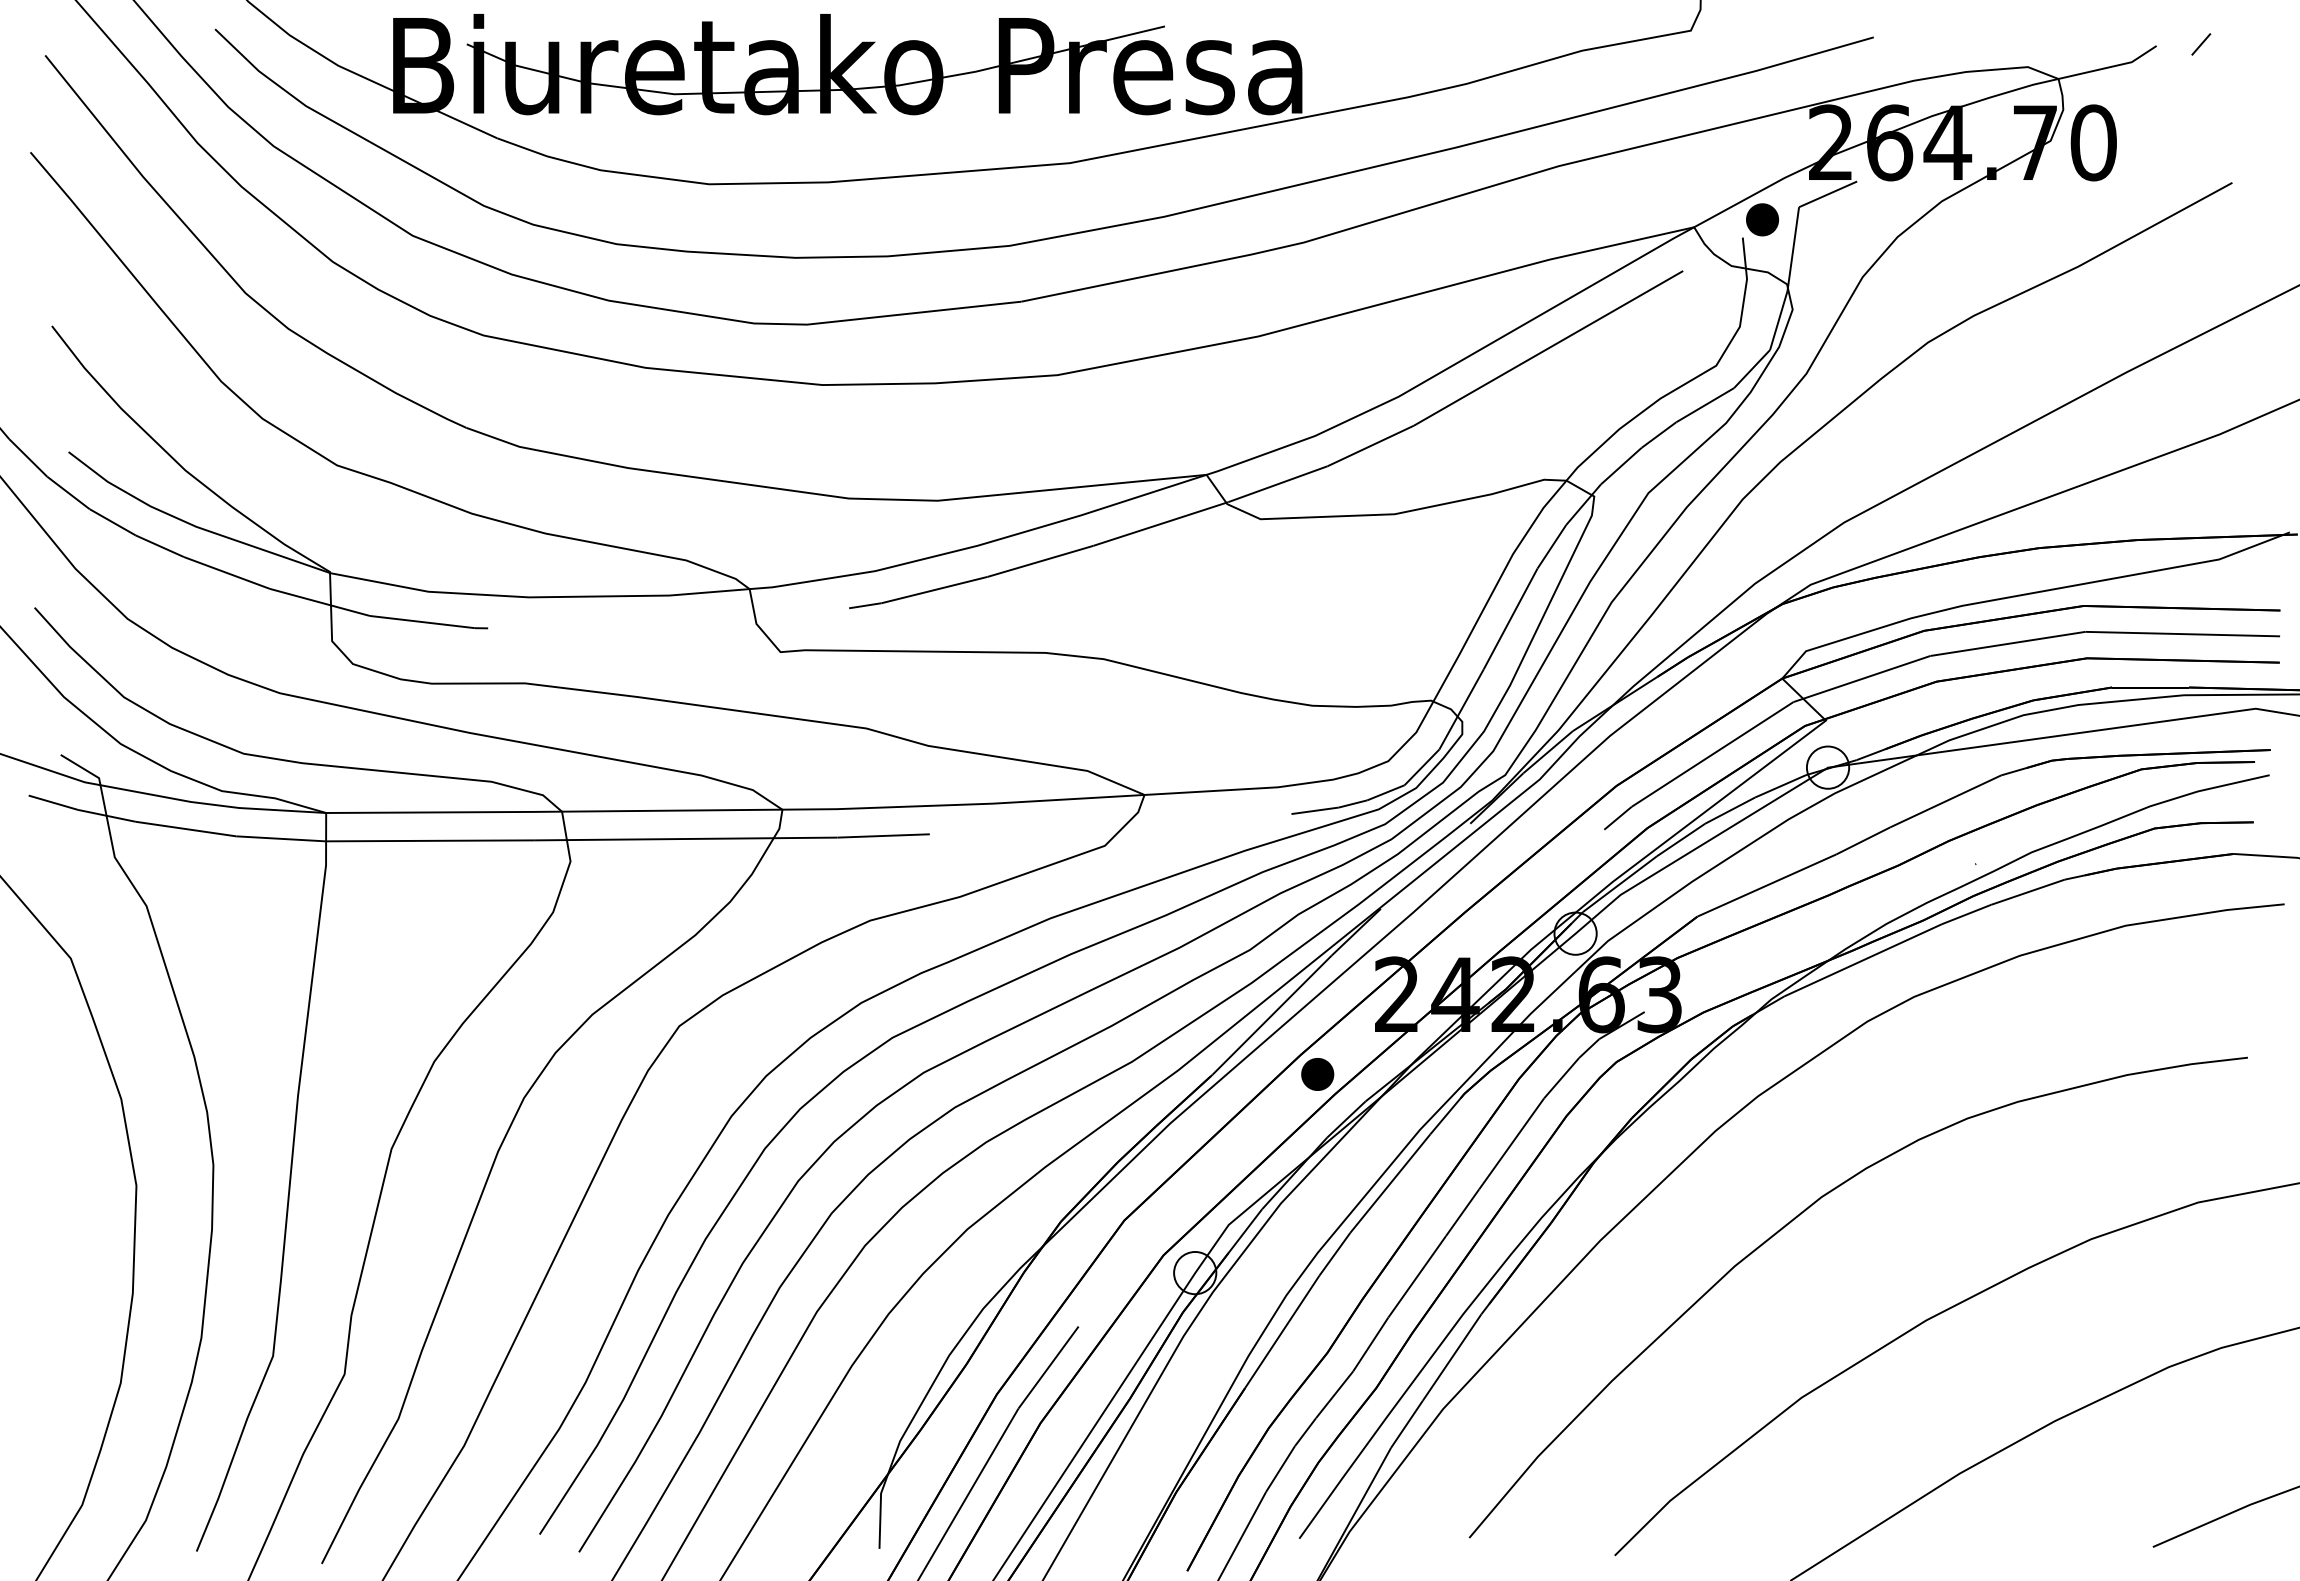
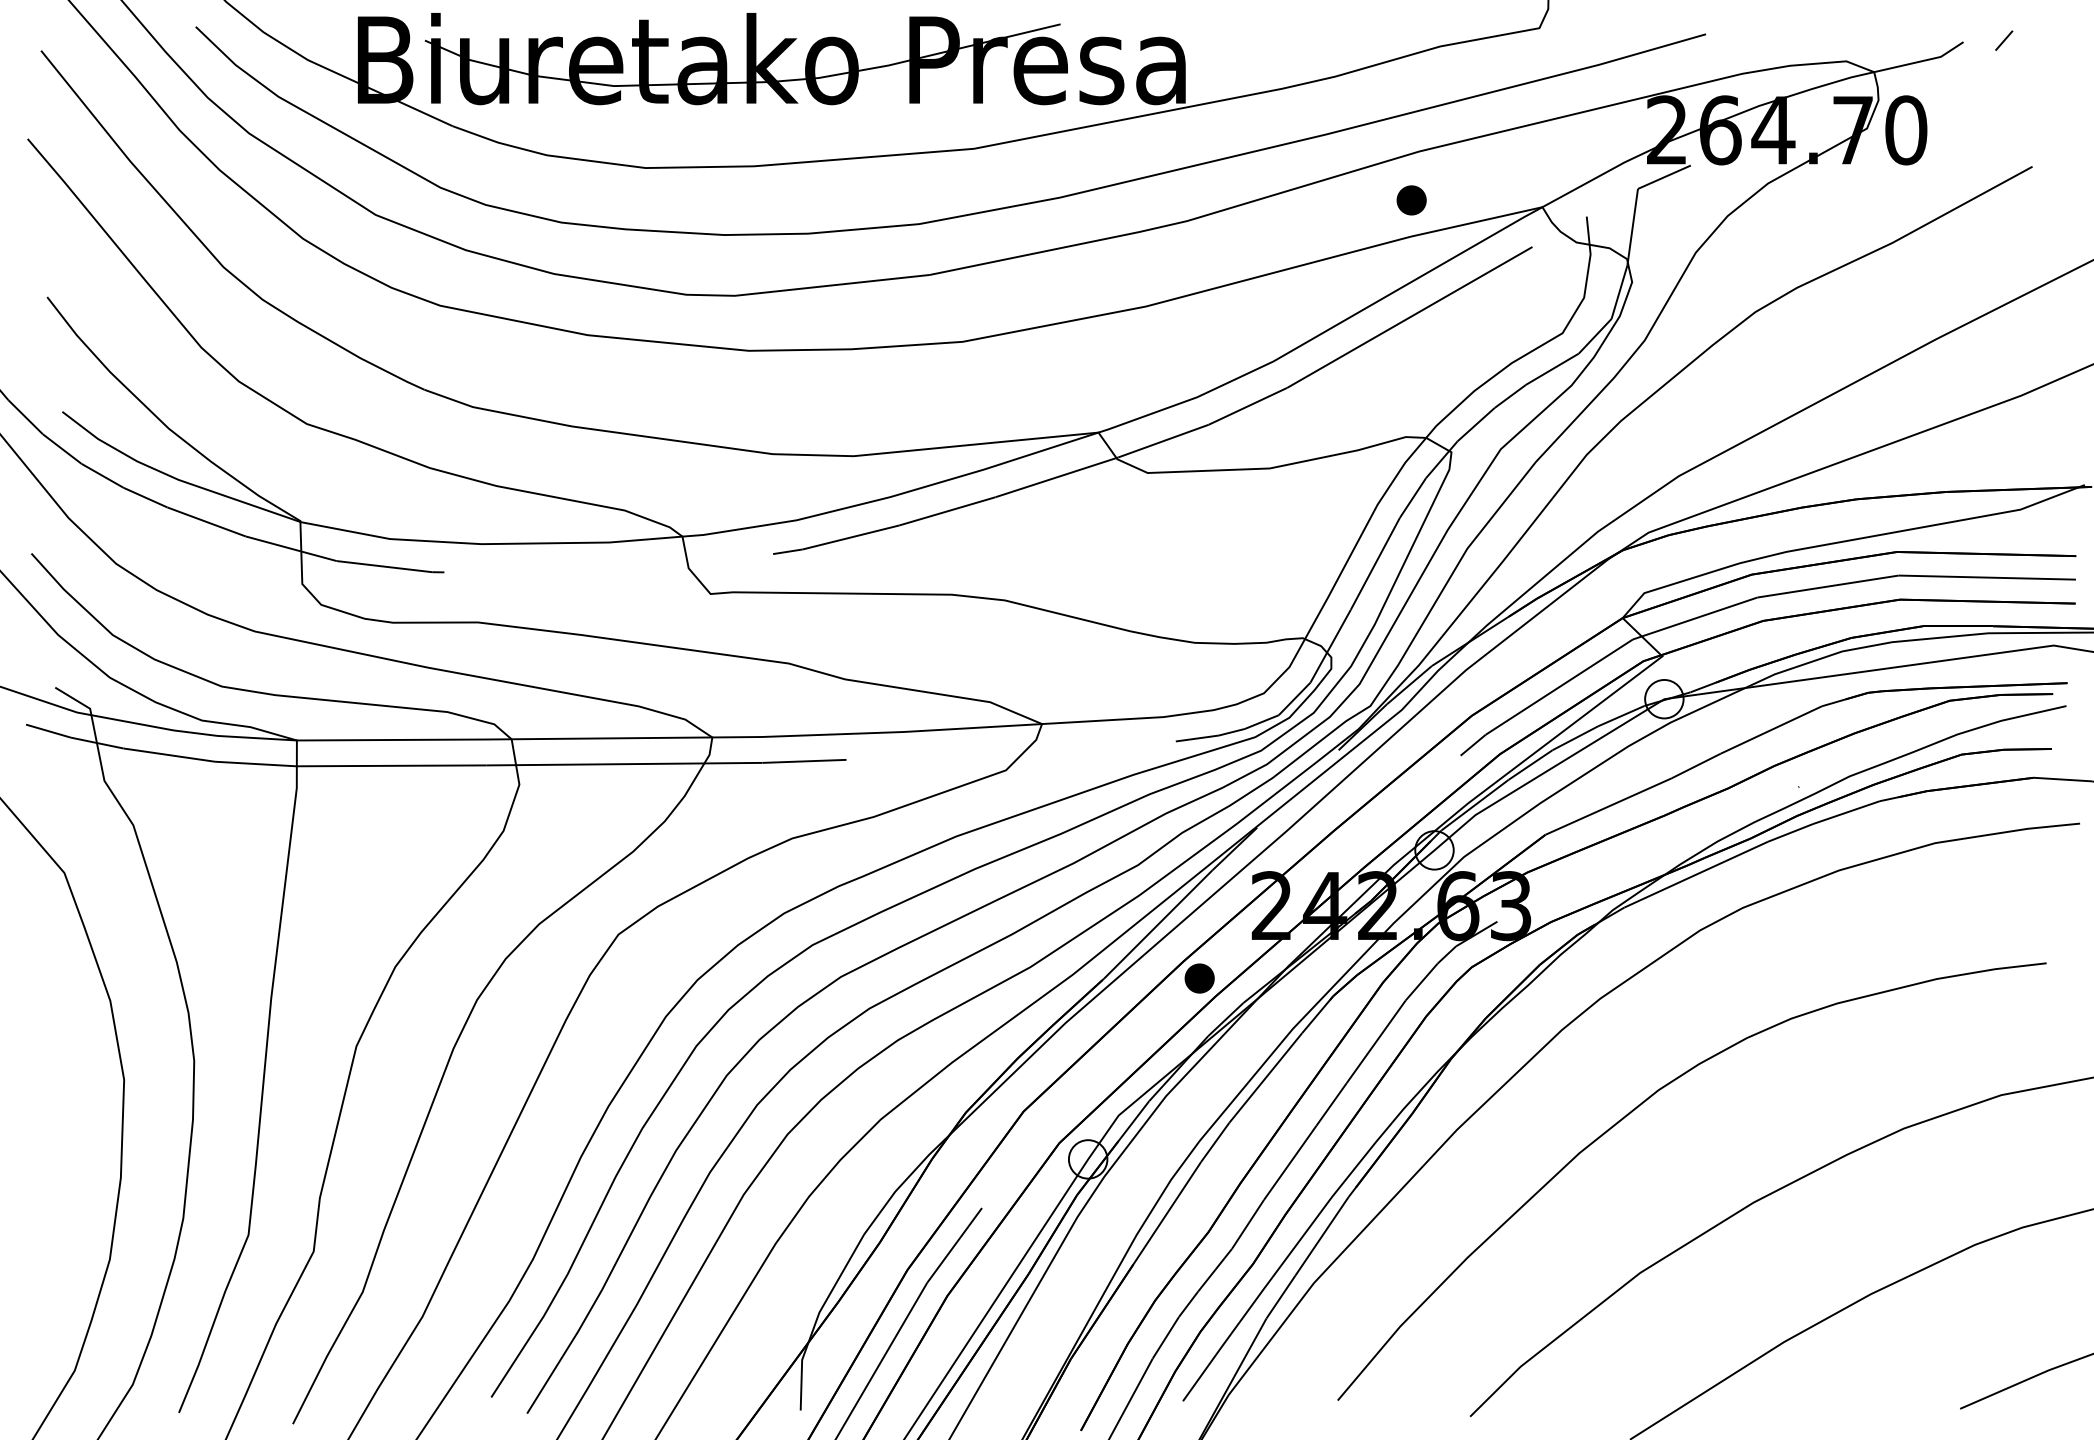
part: (1762, 219) -> (1411, 200), moved

